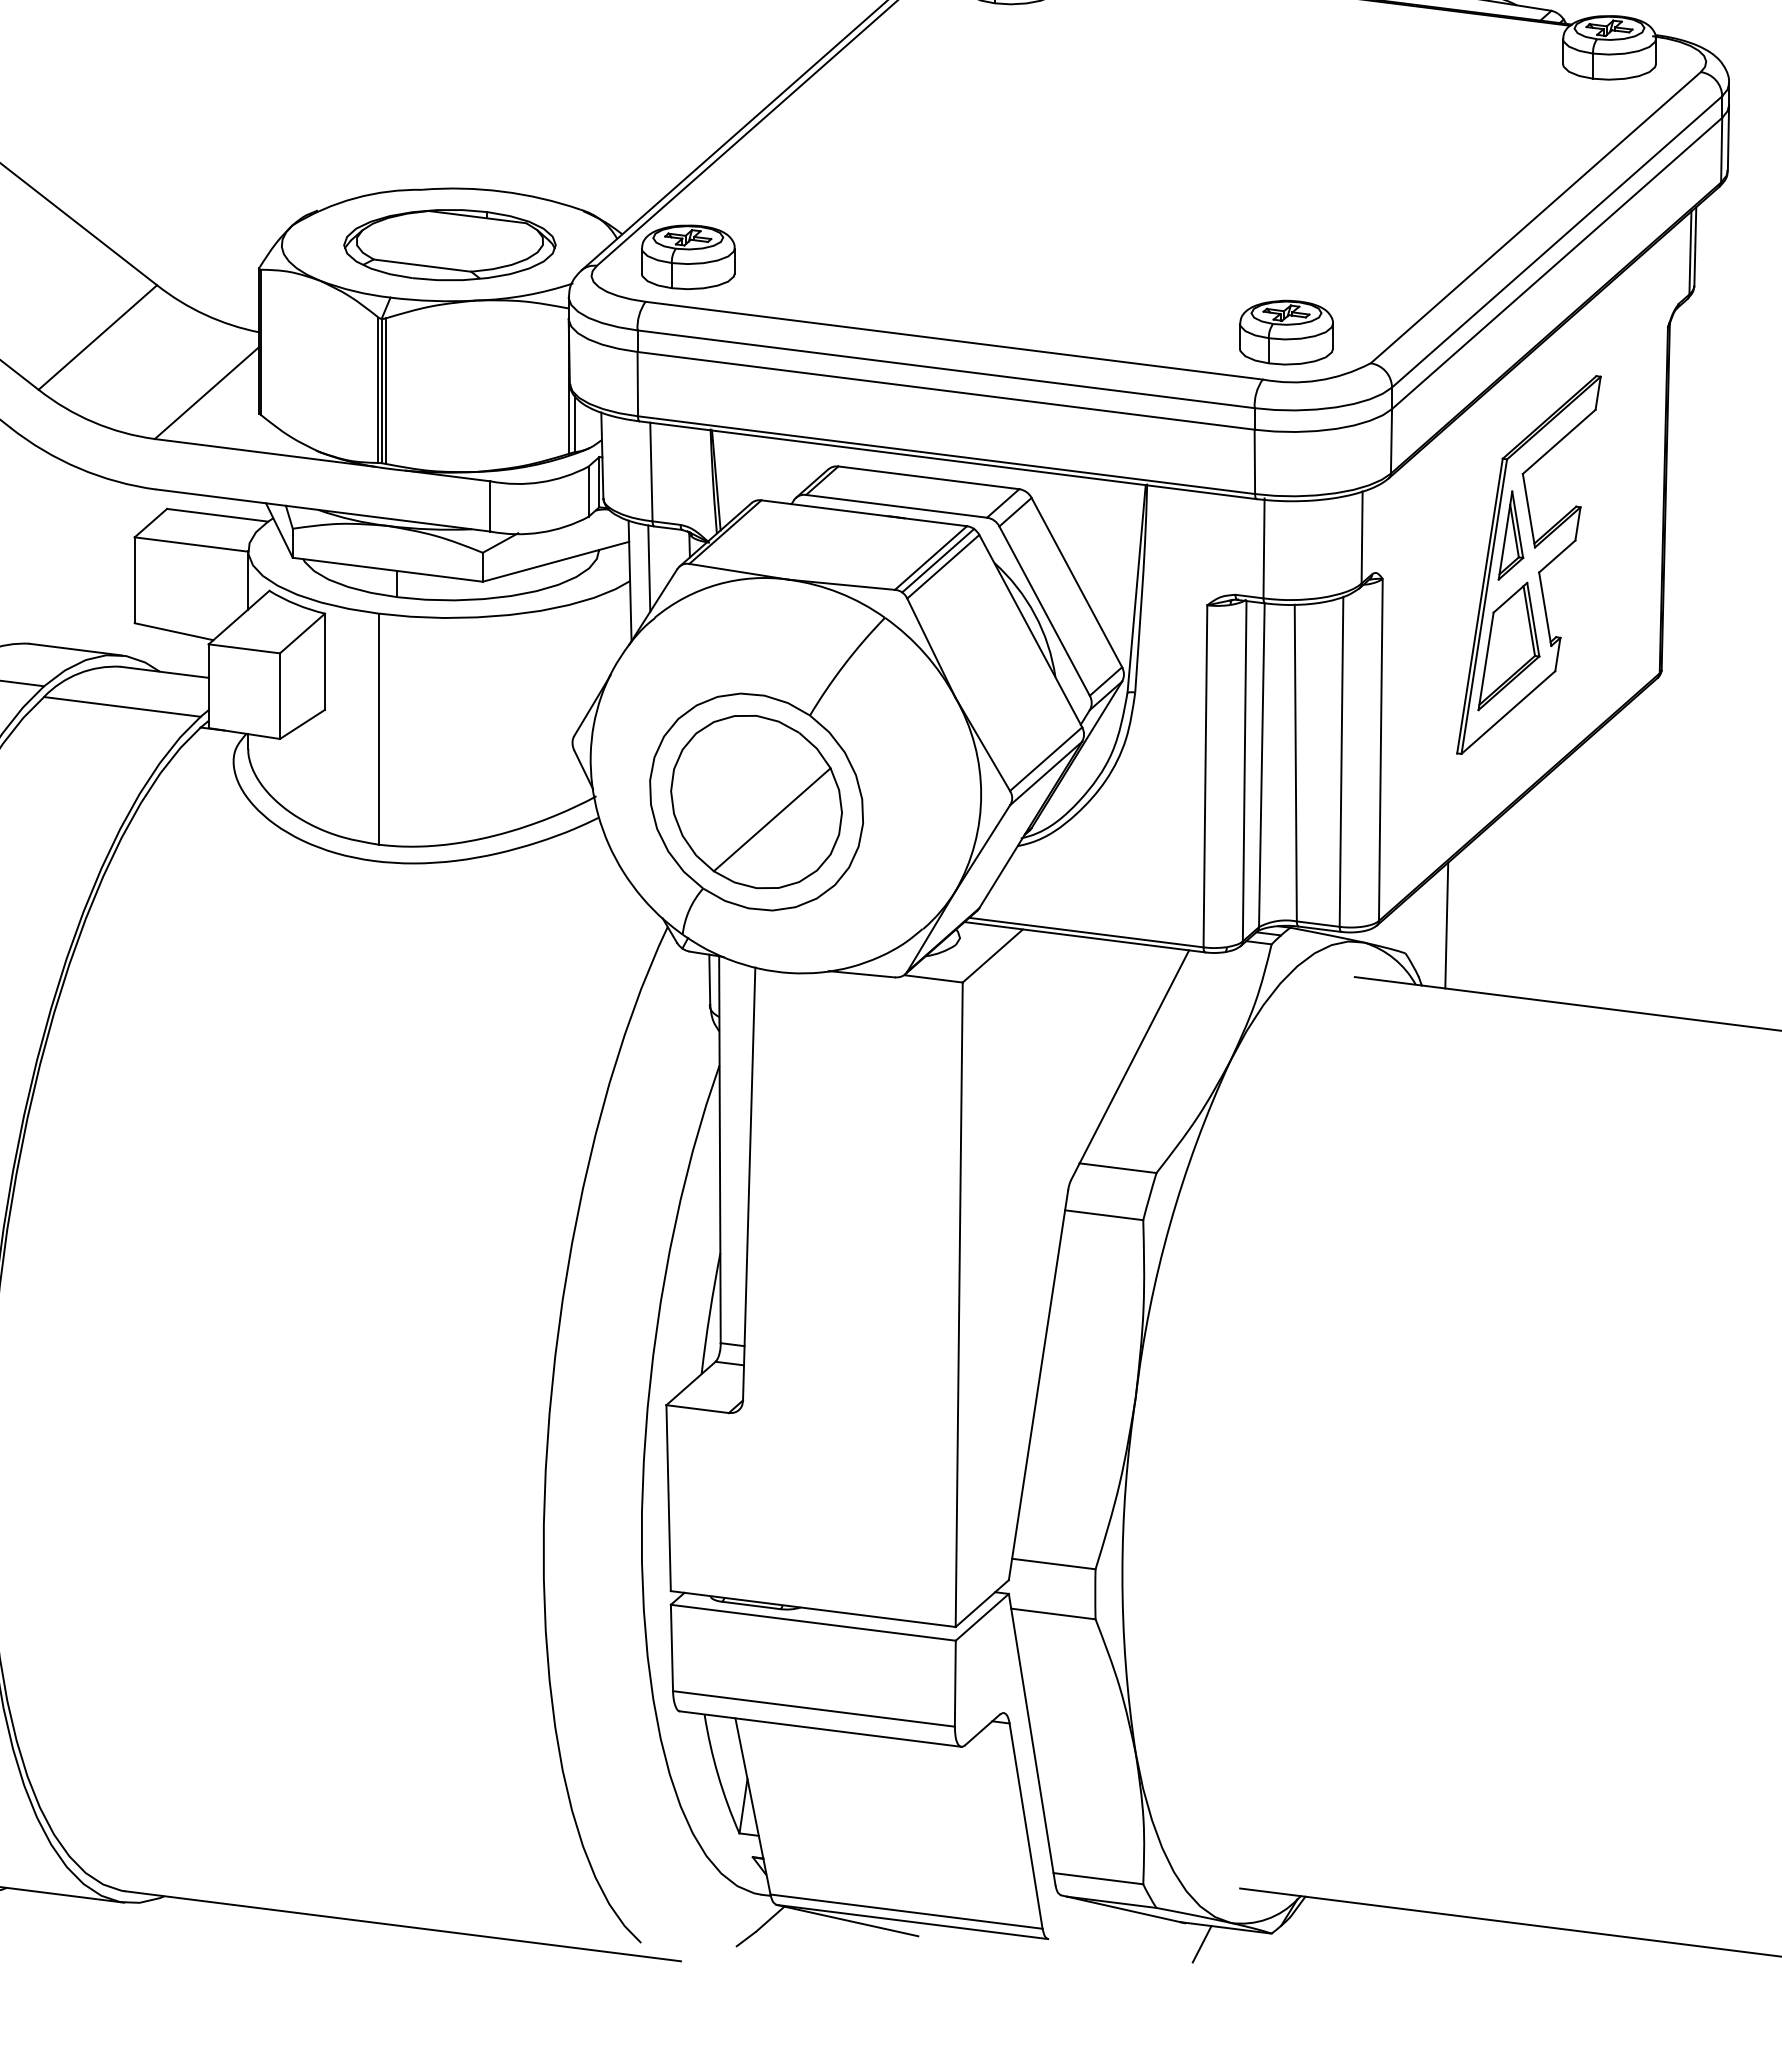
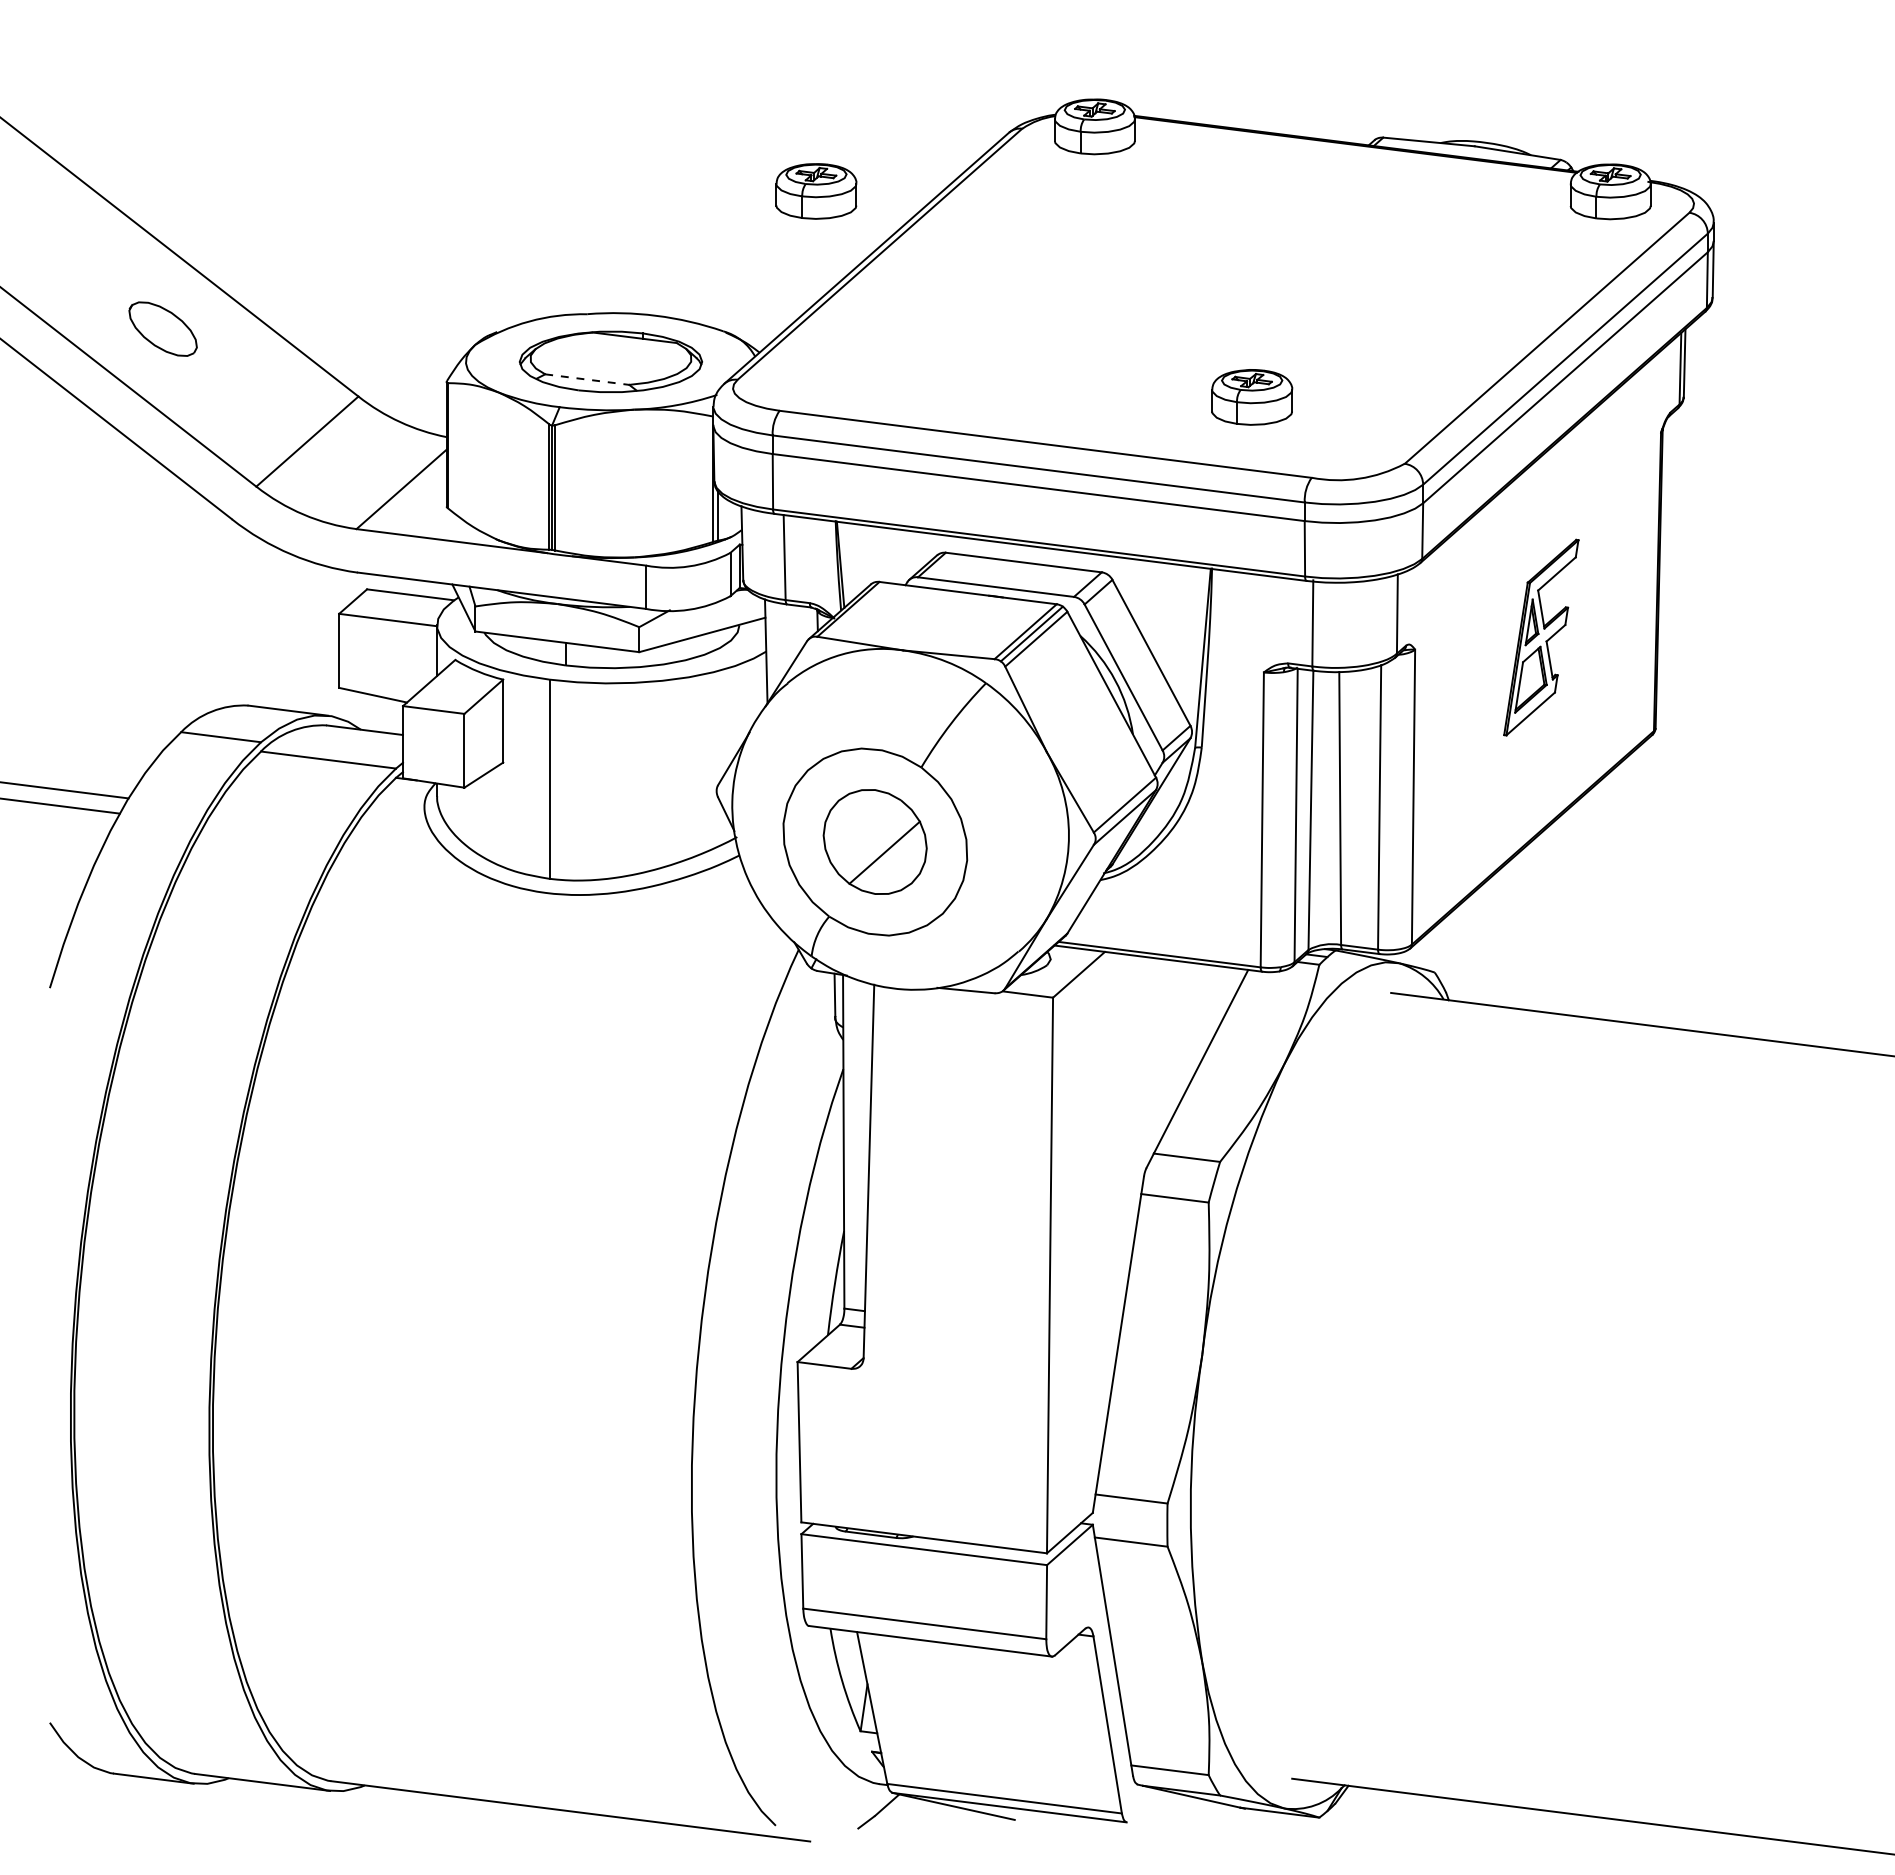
part: (688, 257) -> (816, 191), moved
line: (422, 265) -> (587, 379), solid -> dashed
part: (1286, 332) -> (1252, 397), moved
part: (1529, 564) -> (1541, 637), size x0.6
line: (648, 568) -> (782, 640), removed
part: (755, 801) -> (874, 841), size x0.7
line: (1446, 925) -> (1470, 948), removed
line: (1202, 1943) -> (1259, 1826), removed

